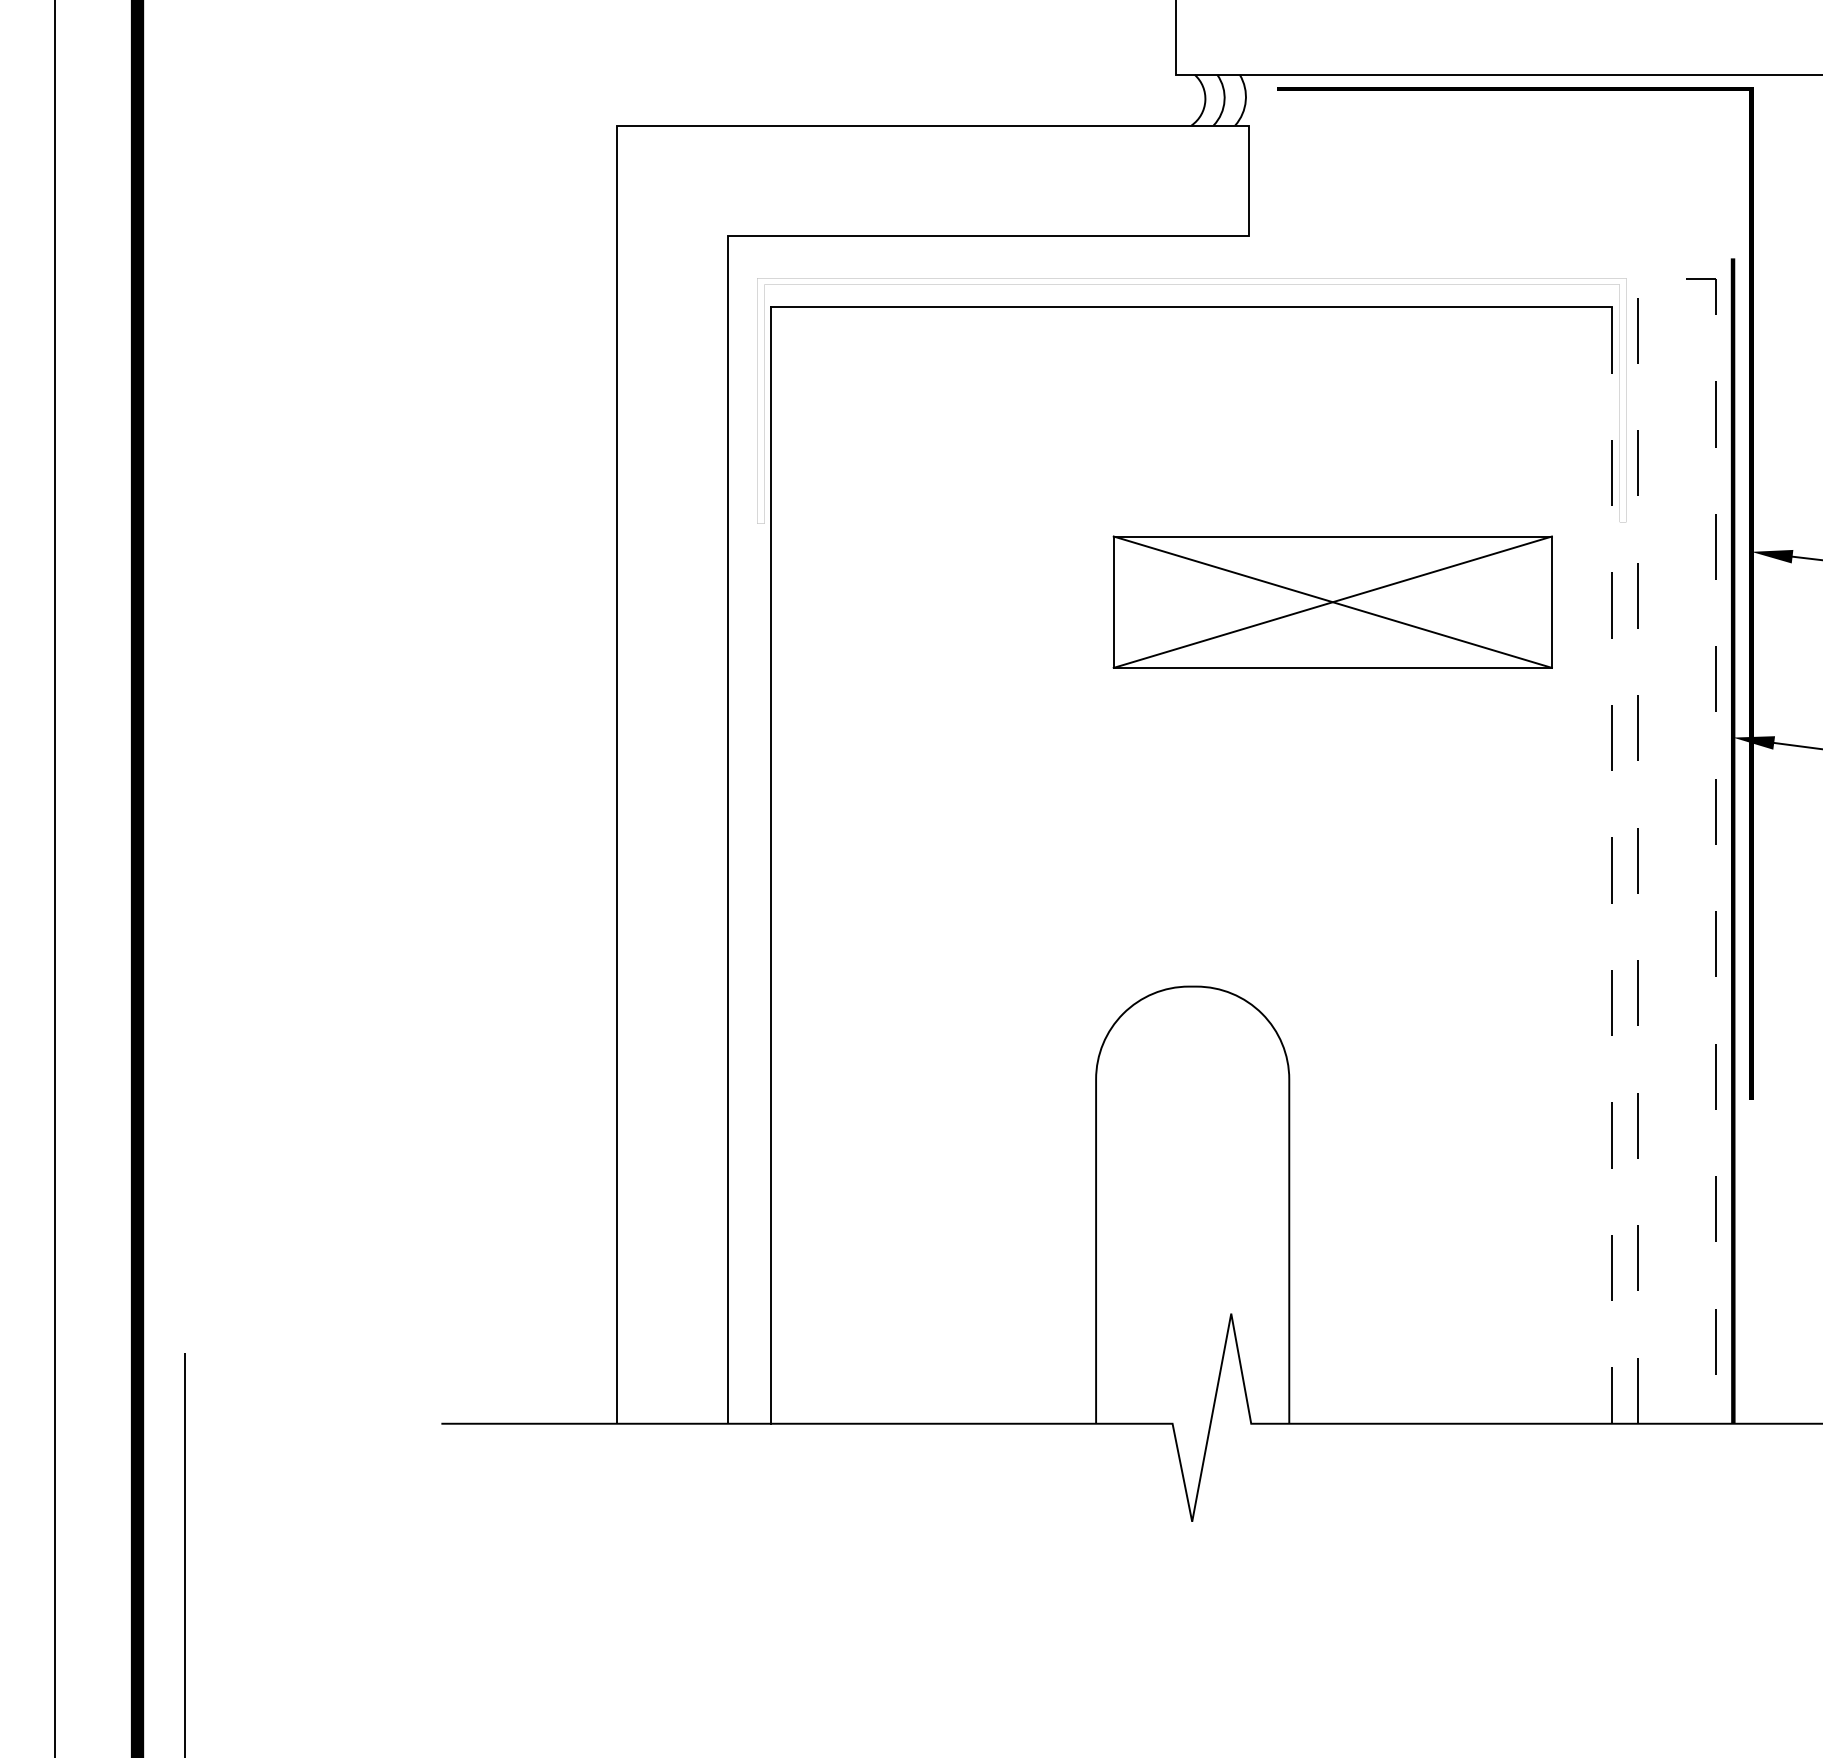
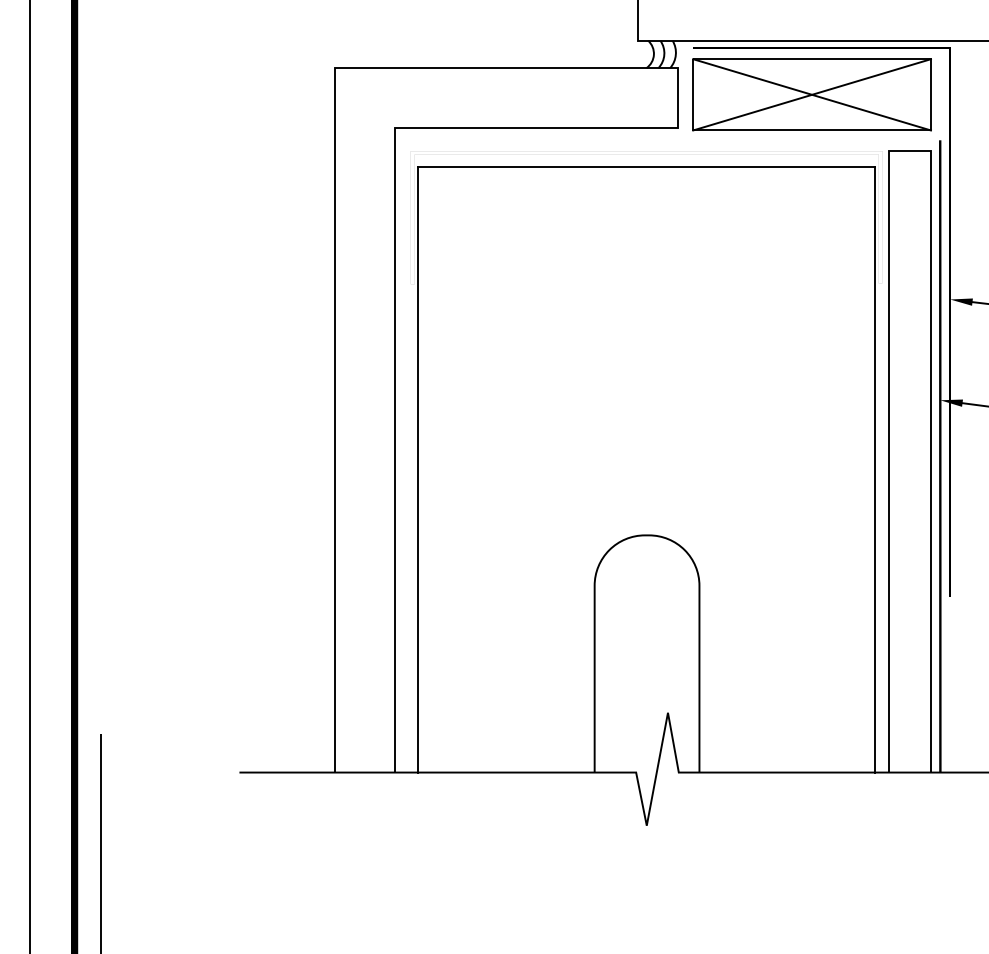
line: (1676, 279) -> (909, 151), dashed -> solid
part: (1331, 601) -> (811, 94), moved
line: (1611, 865) -> (874, 469), dashed -> solid

